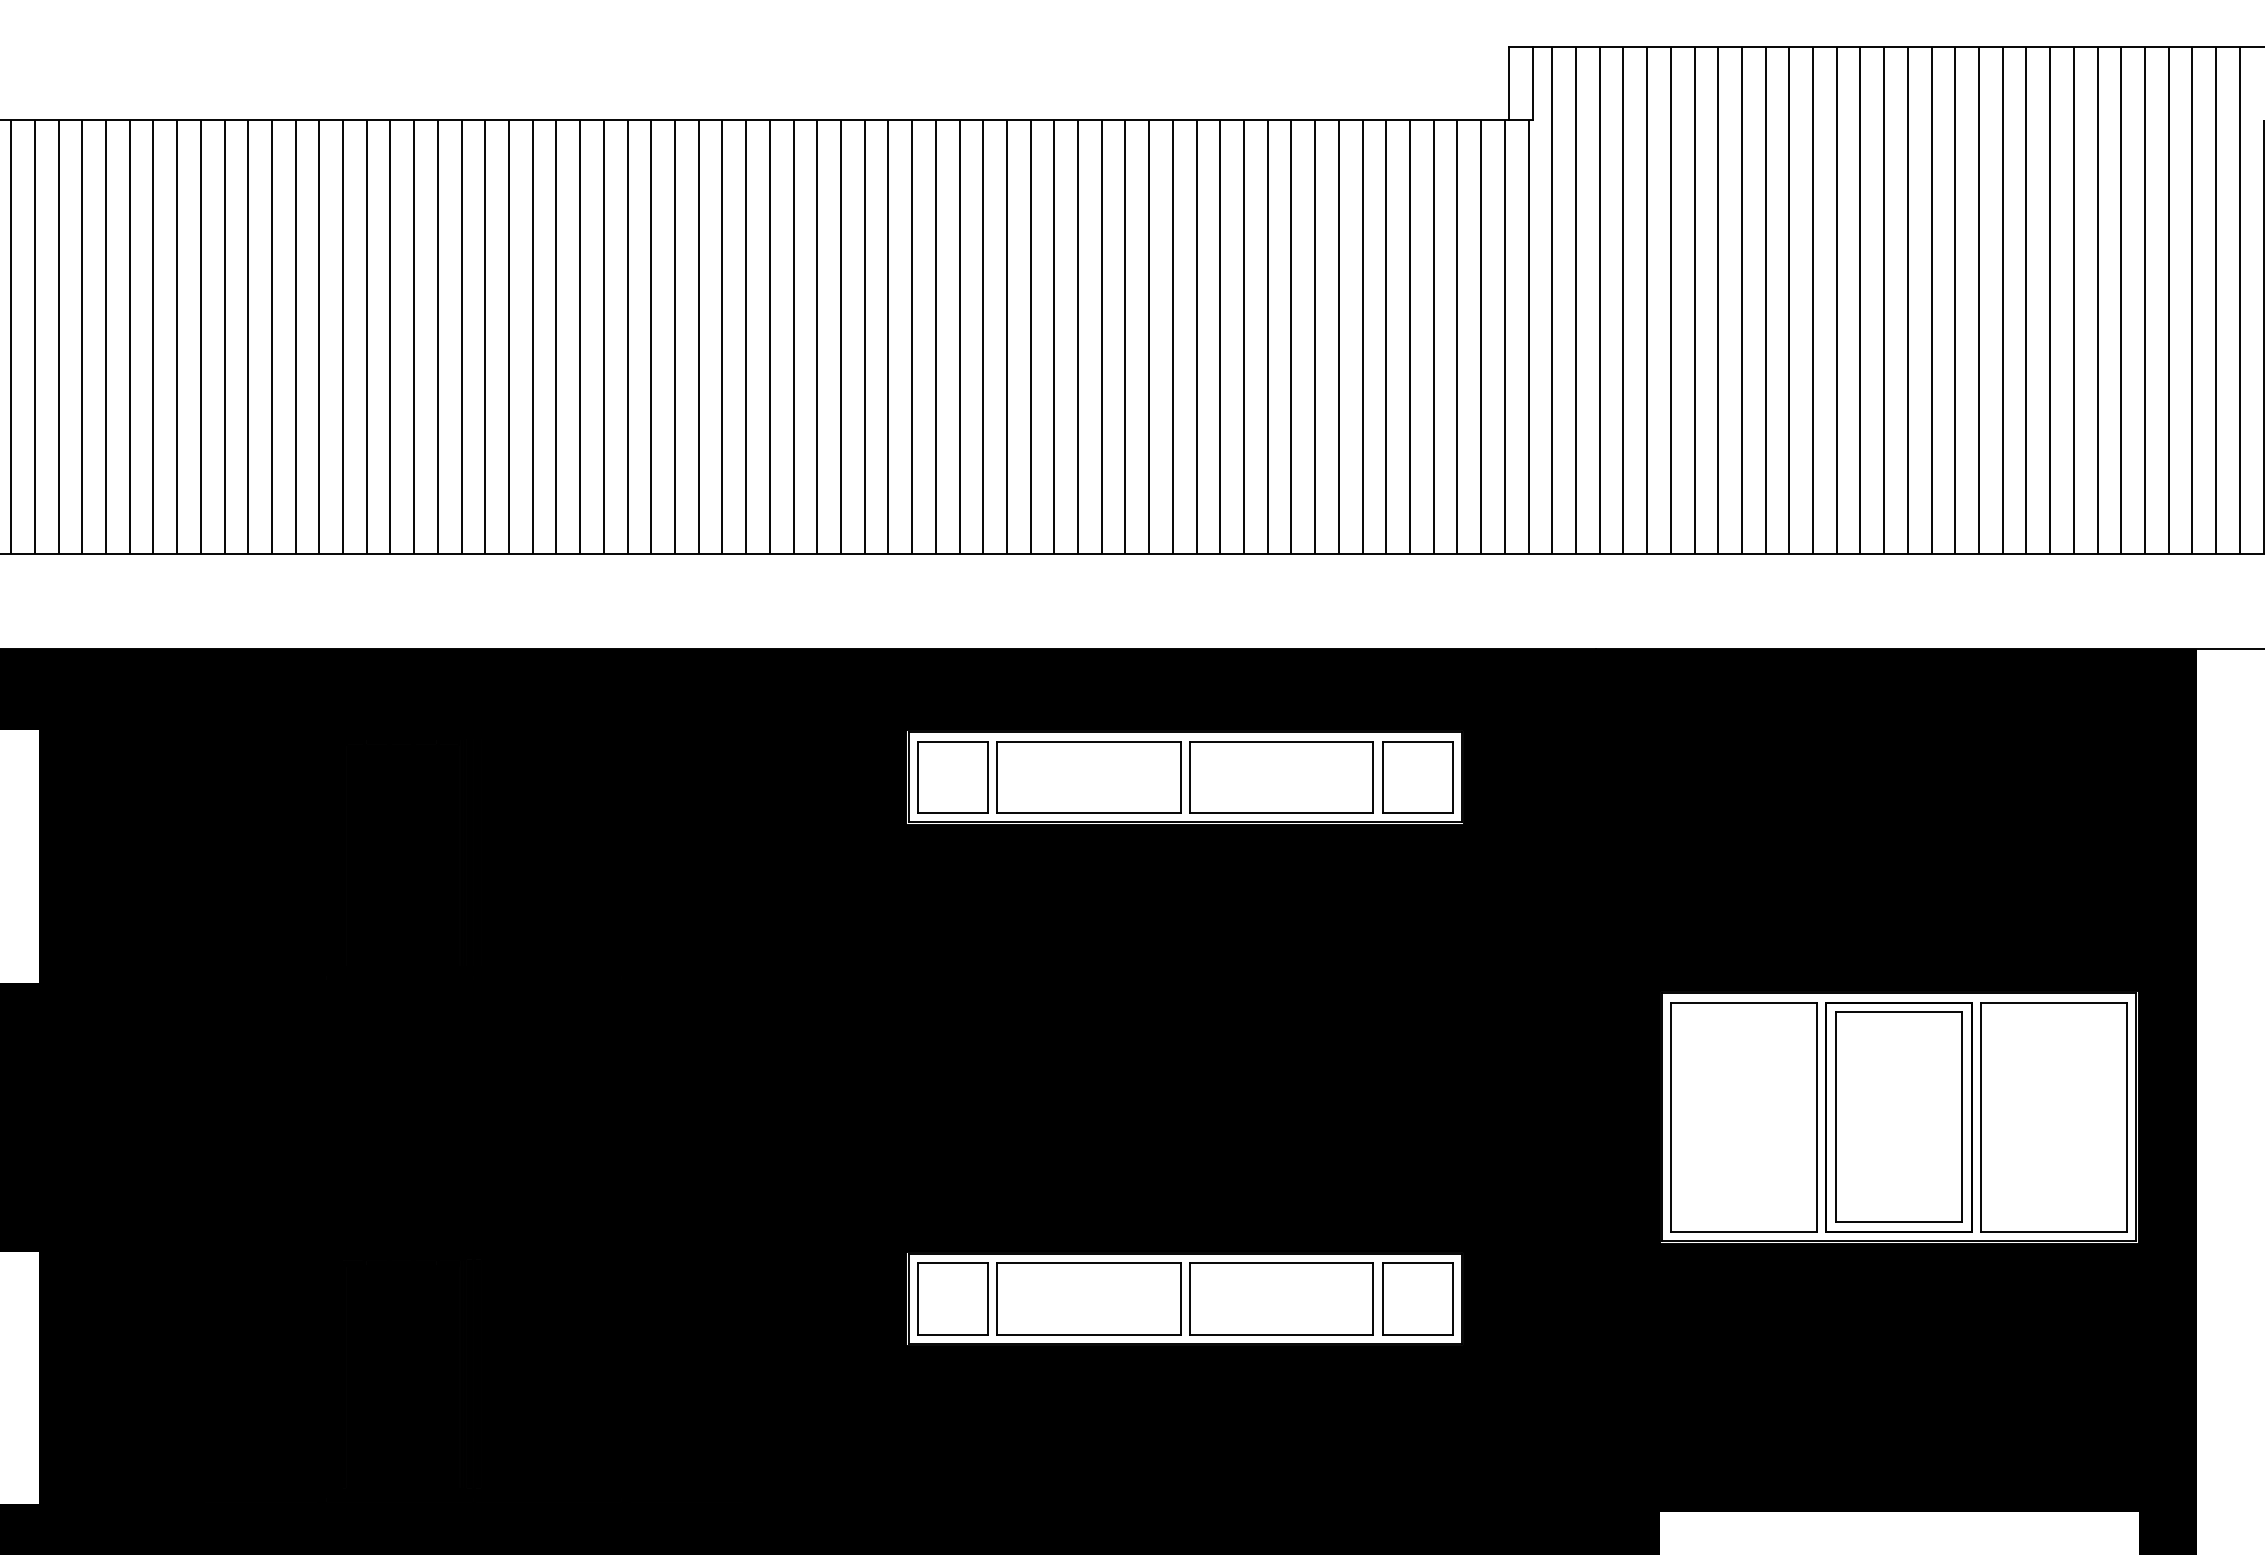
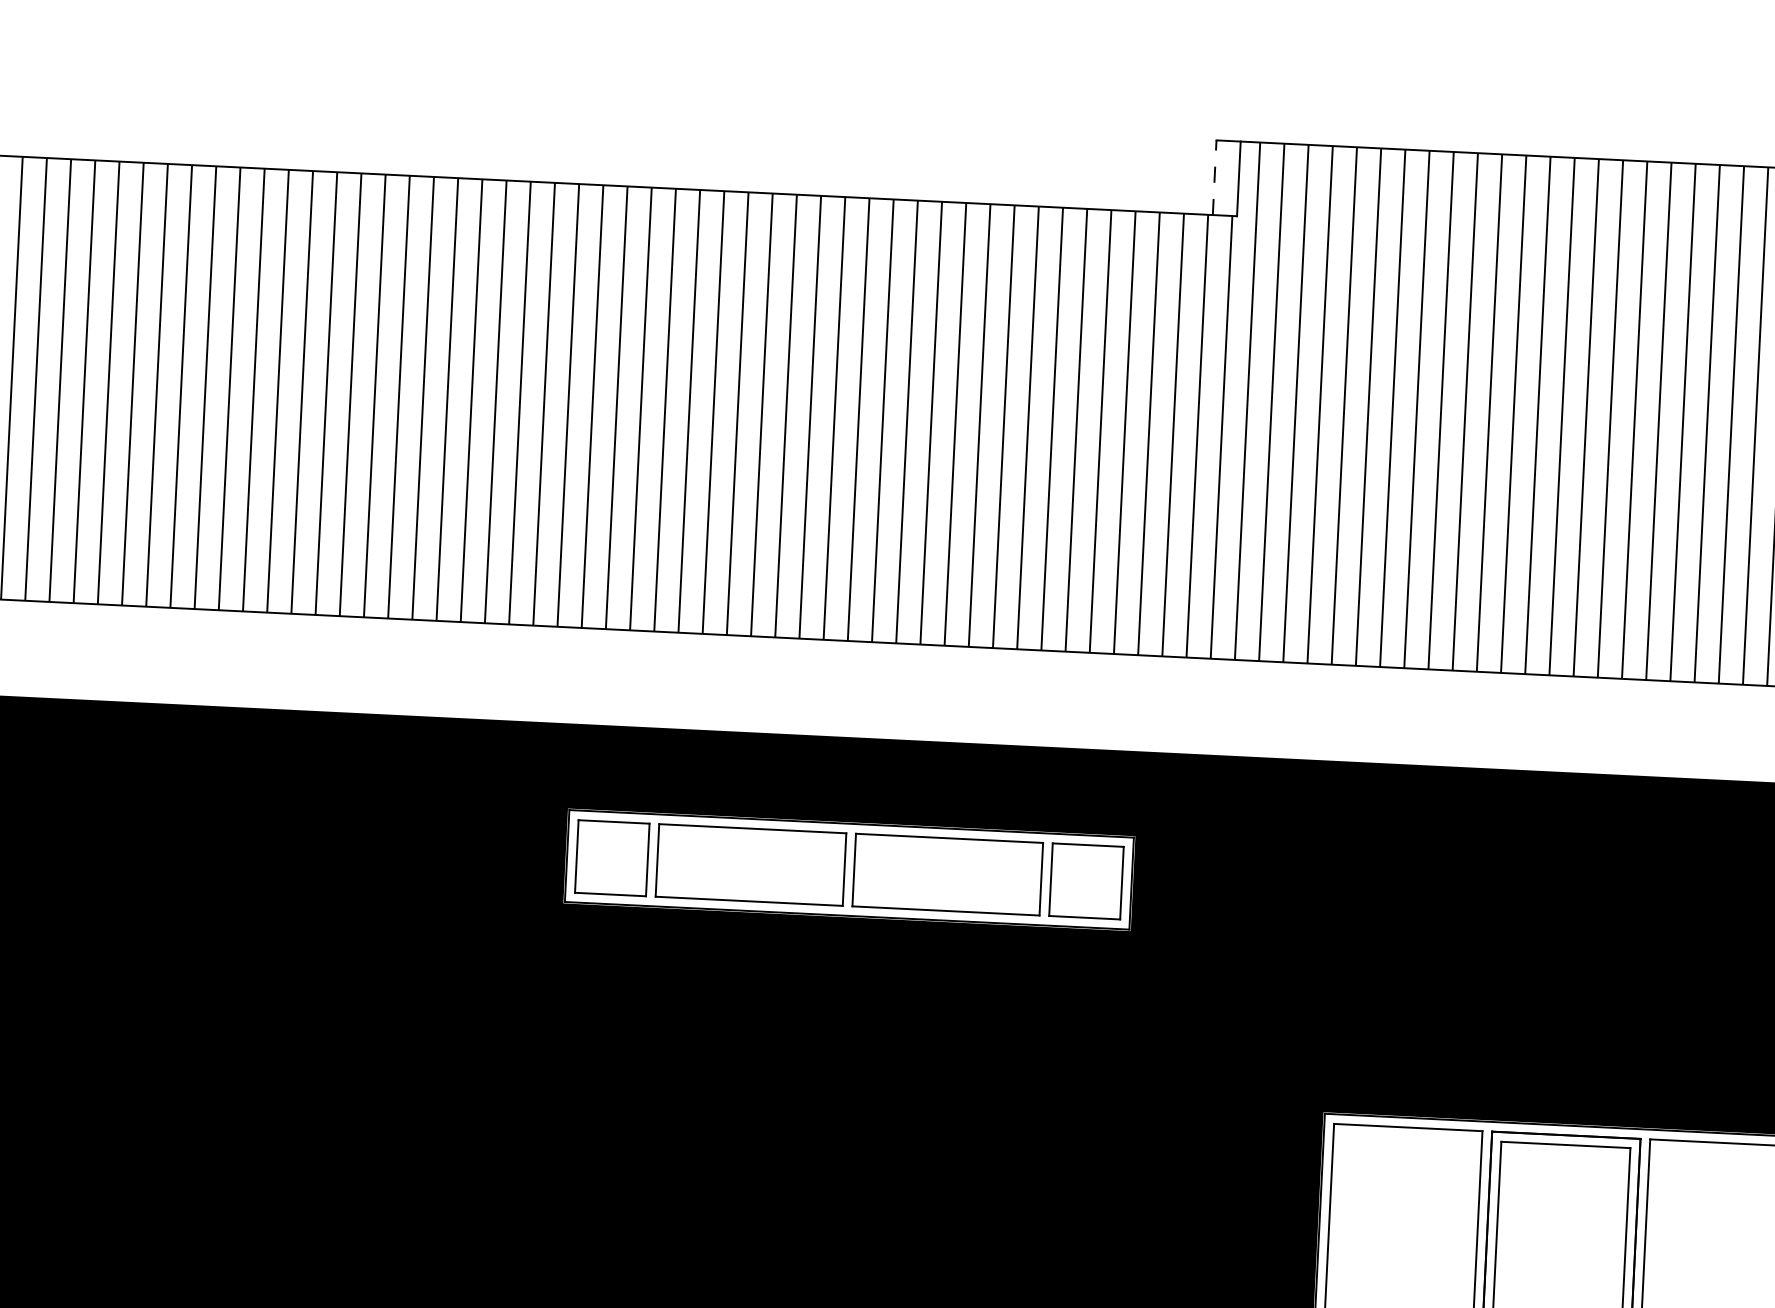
line: (1509, 83) -> (1214, 178), solid -> dashed

